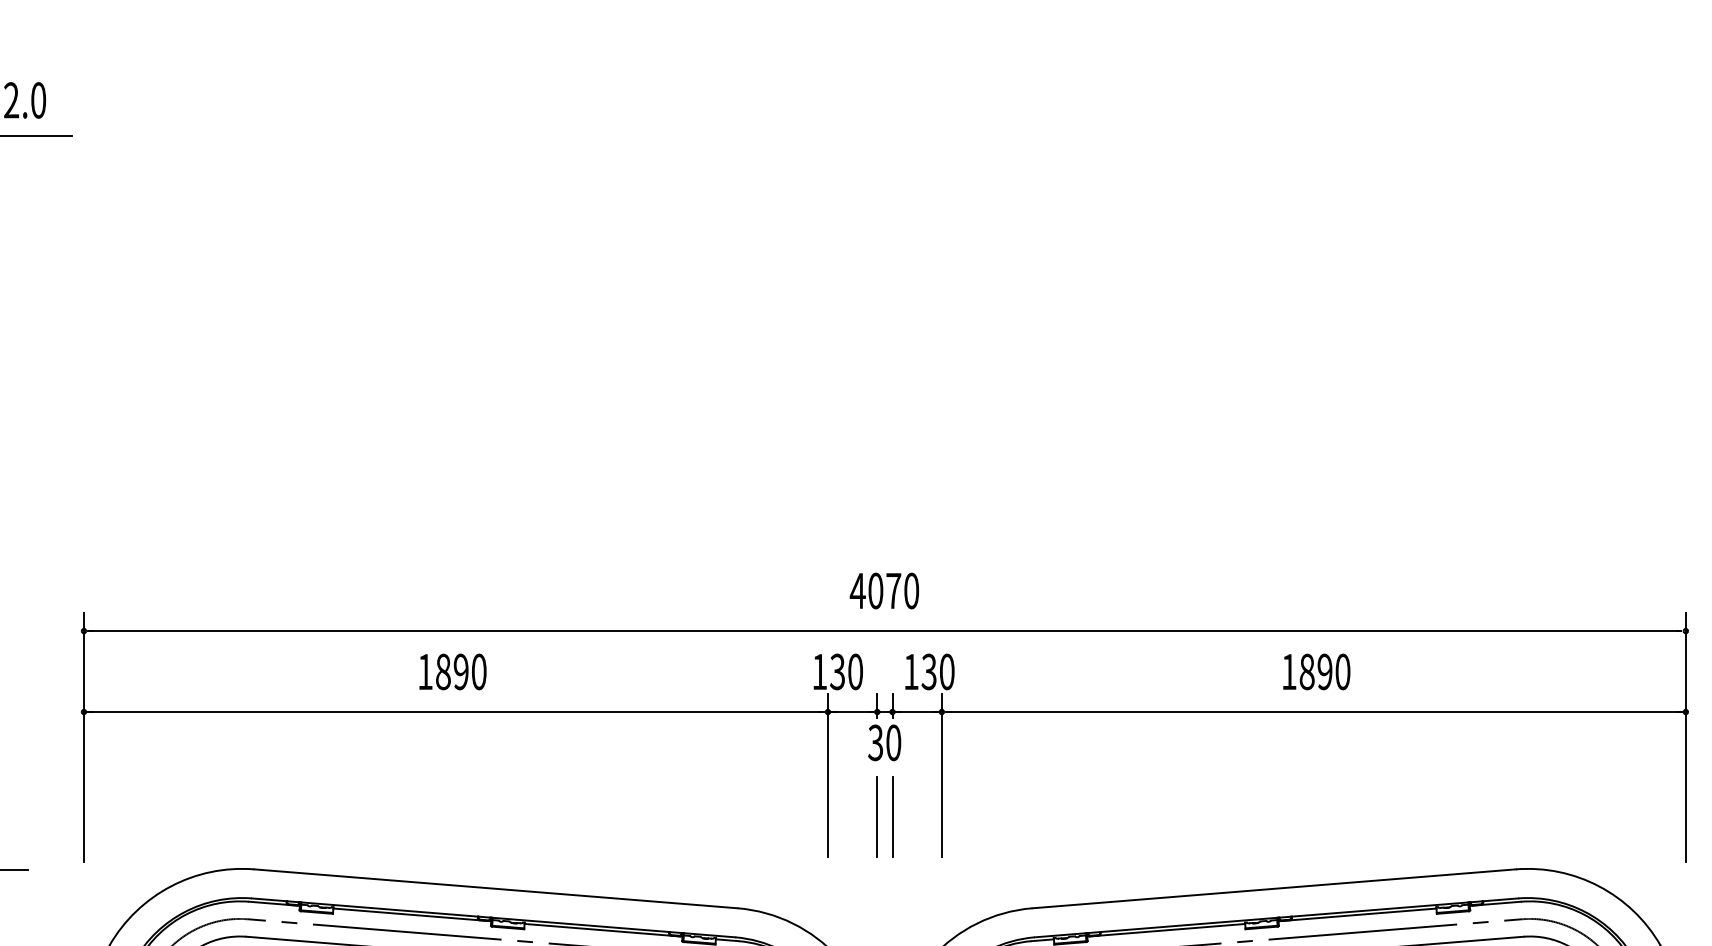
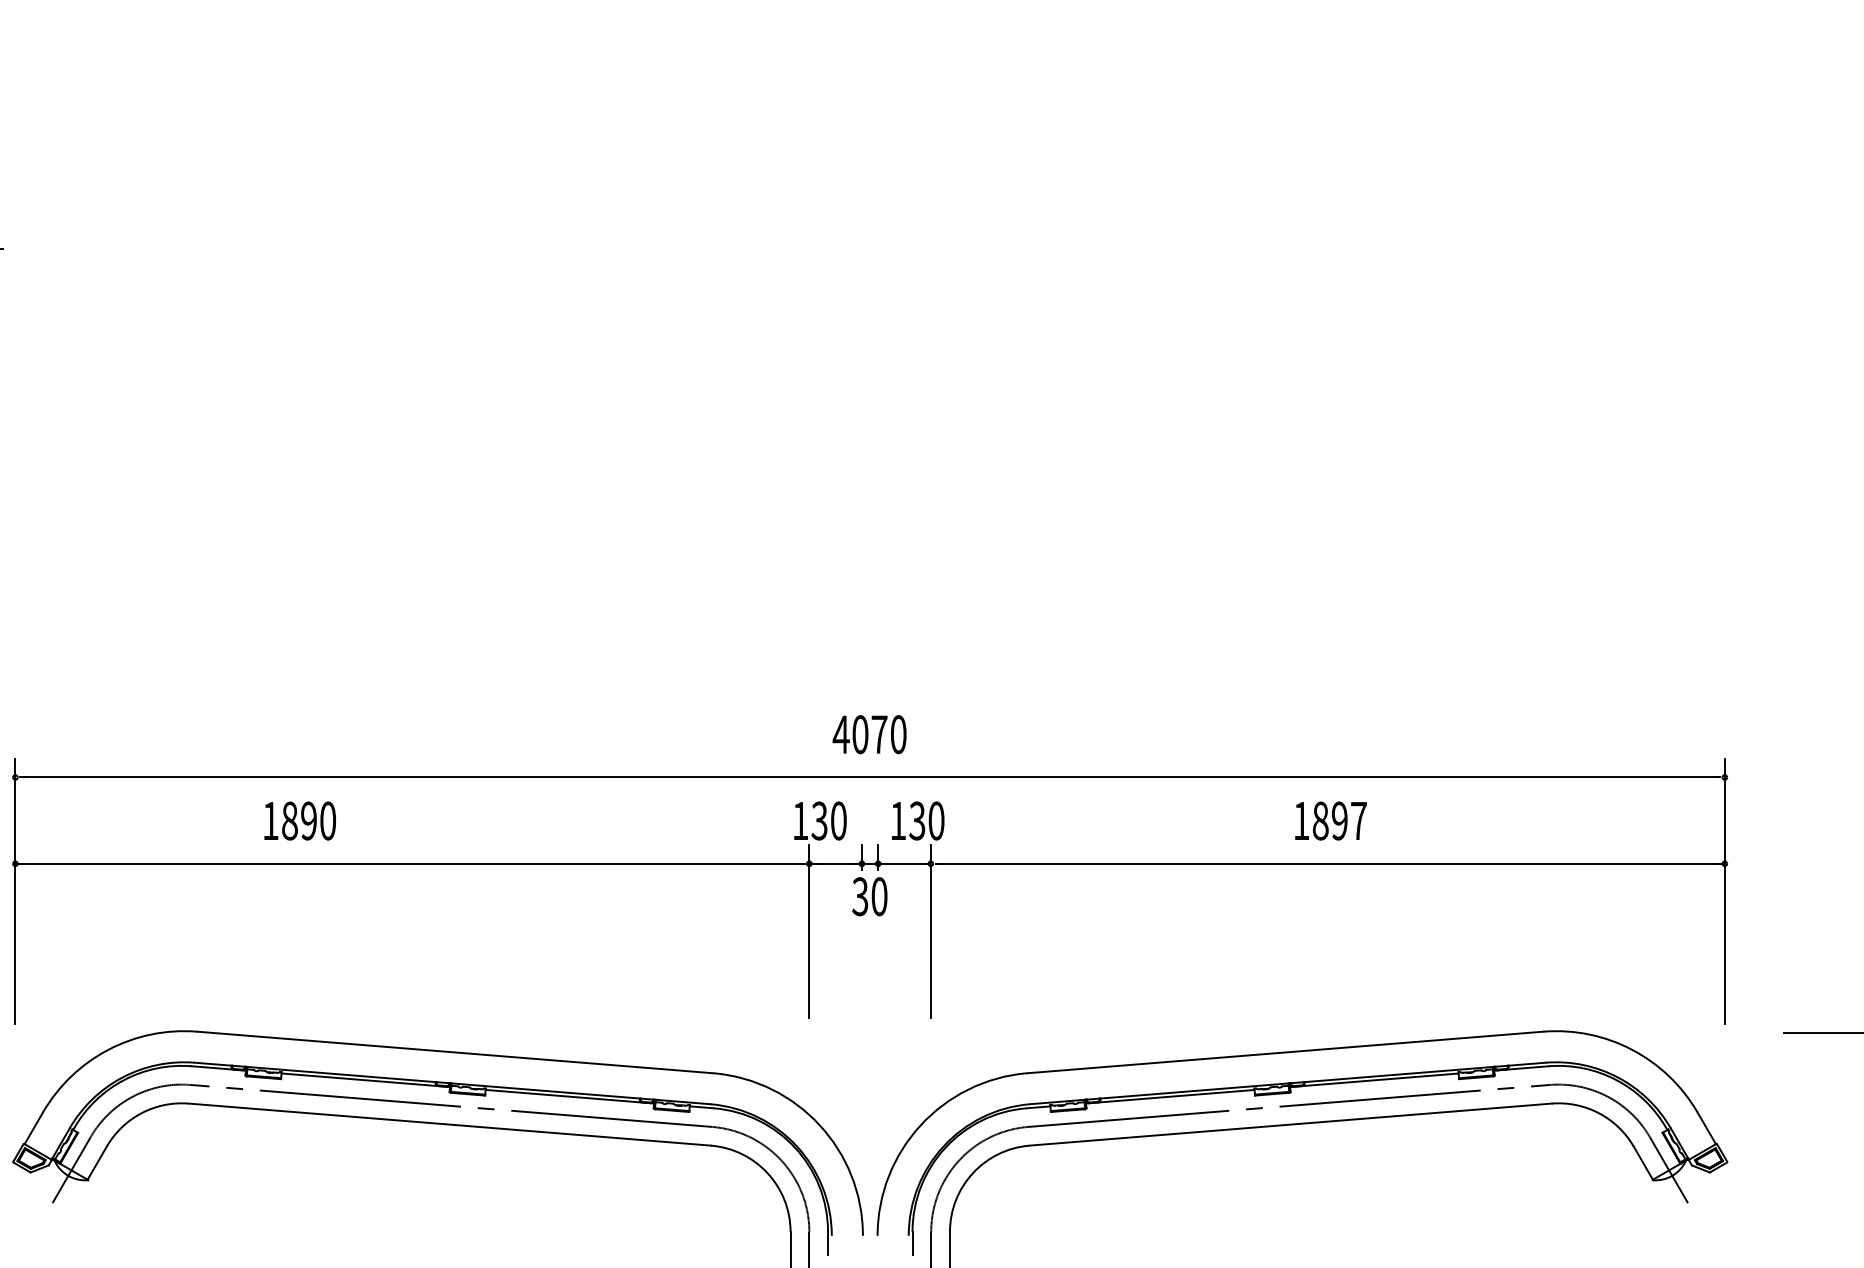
text: (452, 671) -> (299, 820), moved
text: (1342, 671) -> (1358, 820), 1890 -> 1897
line: (876, 816) -> (861, 975), removed
line: (892, 816) -> (878, 975), removed

